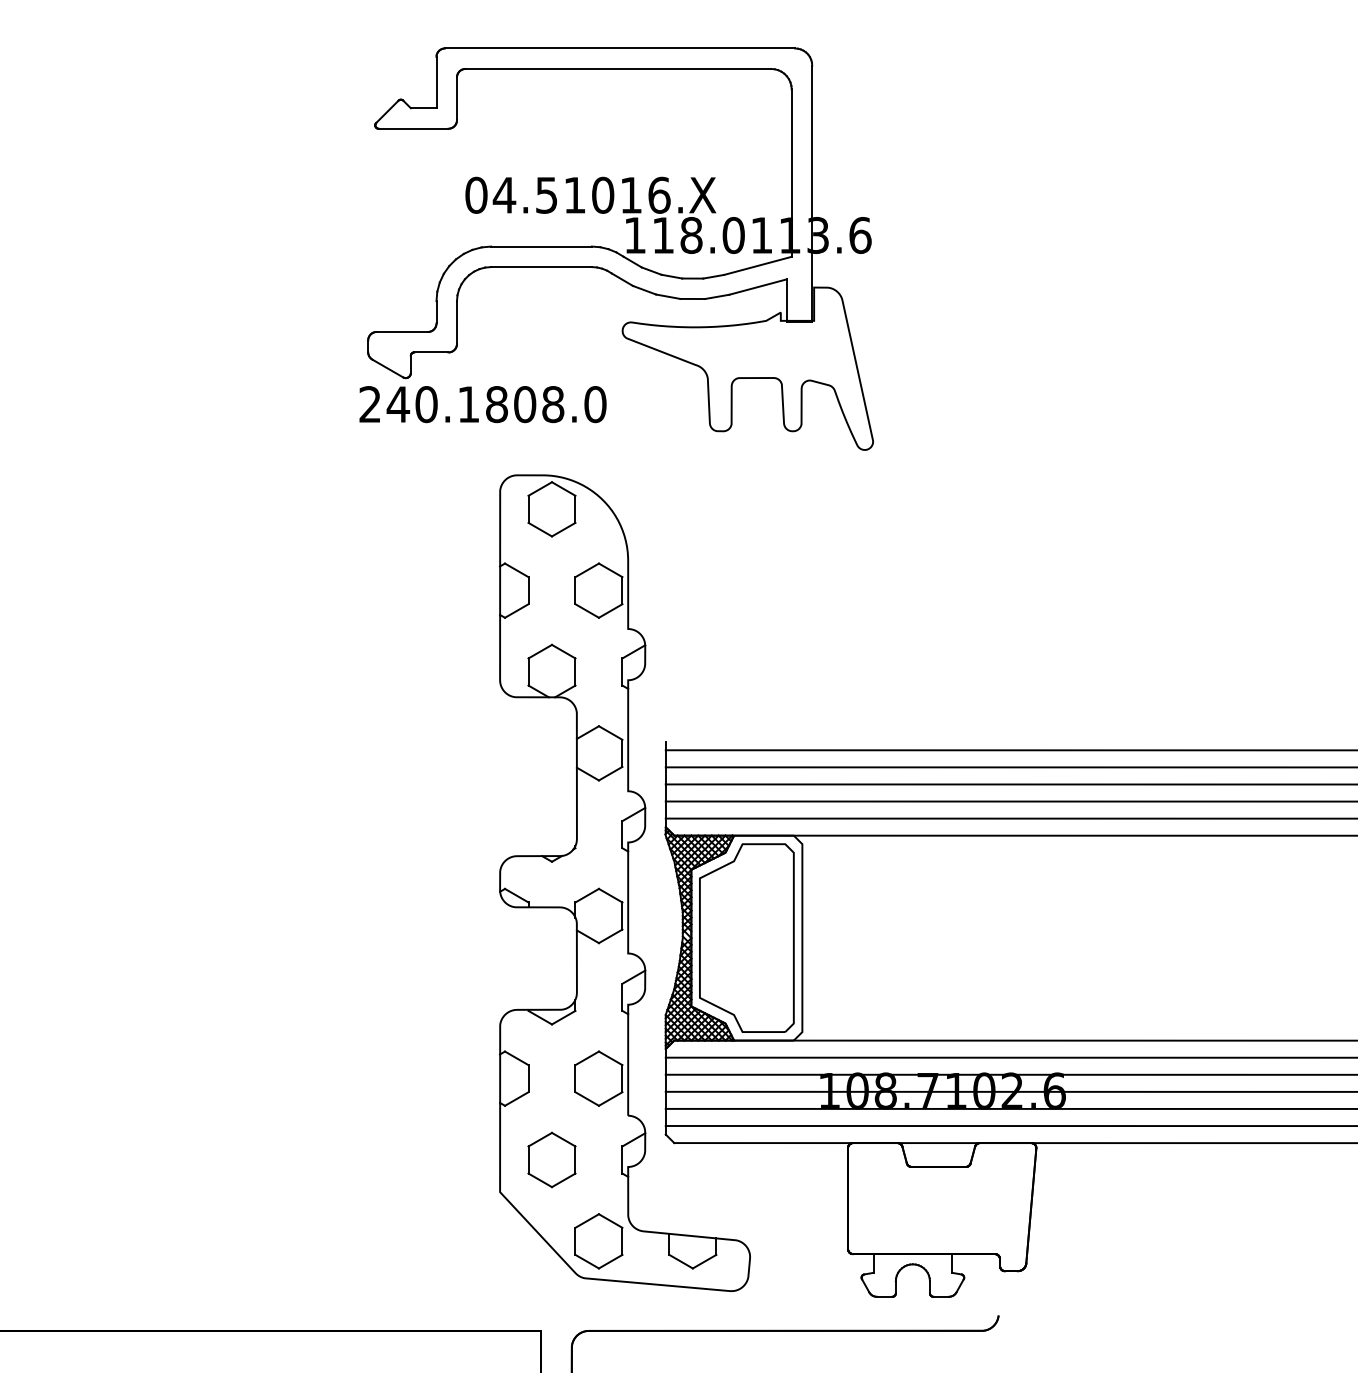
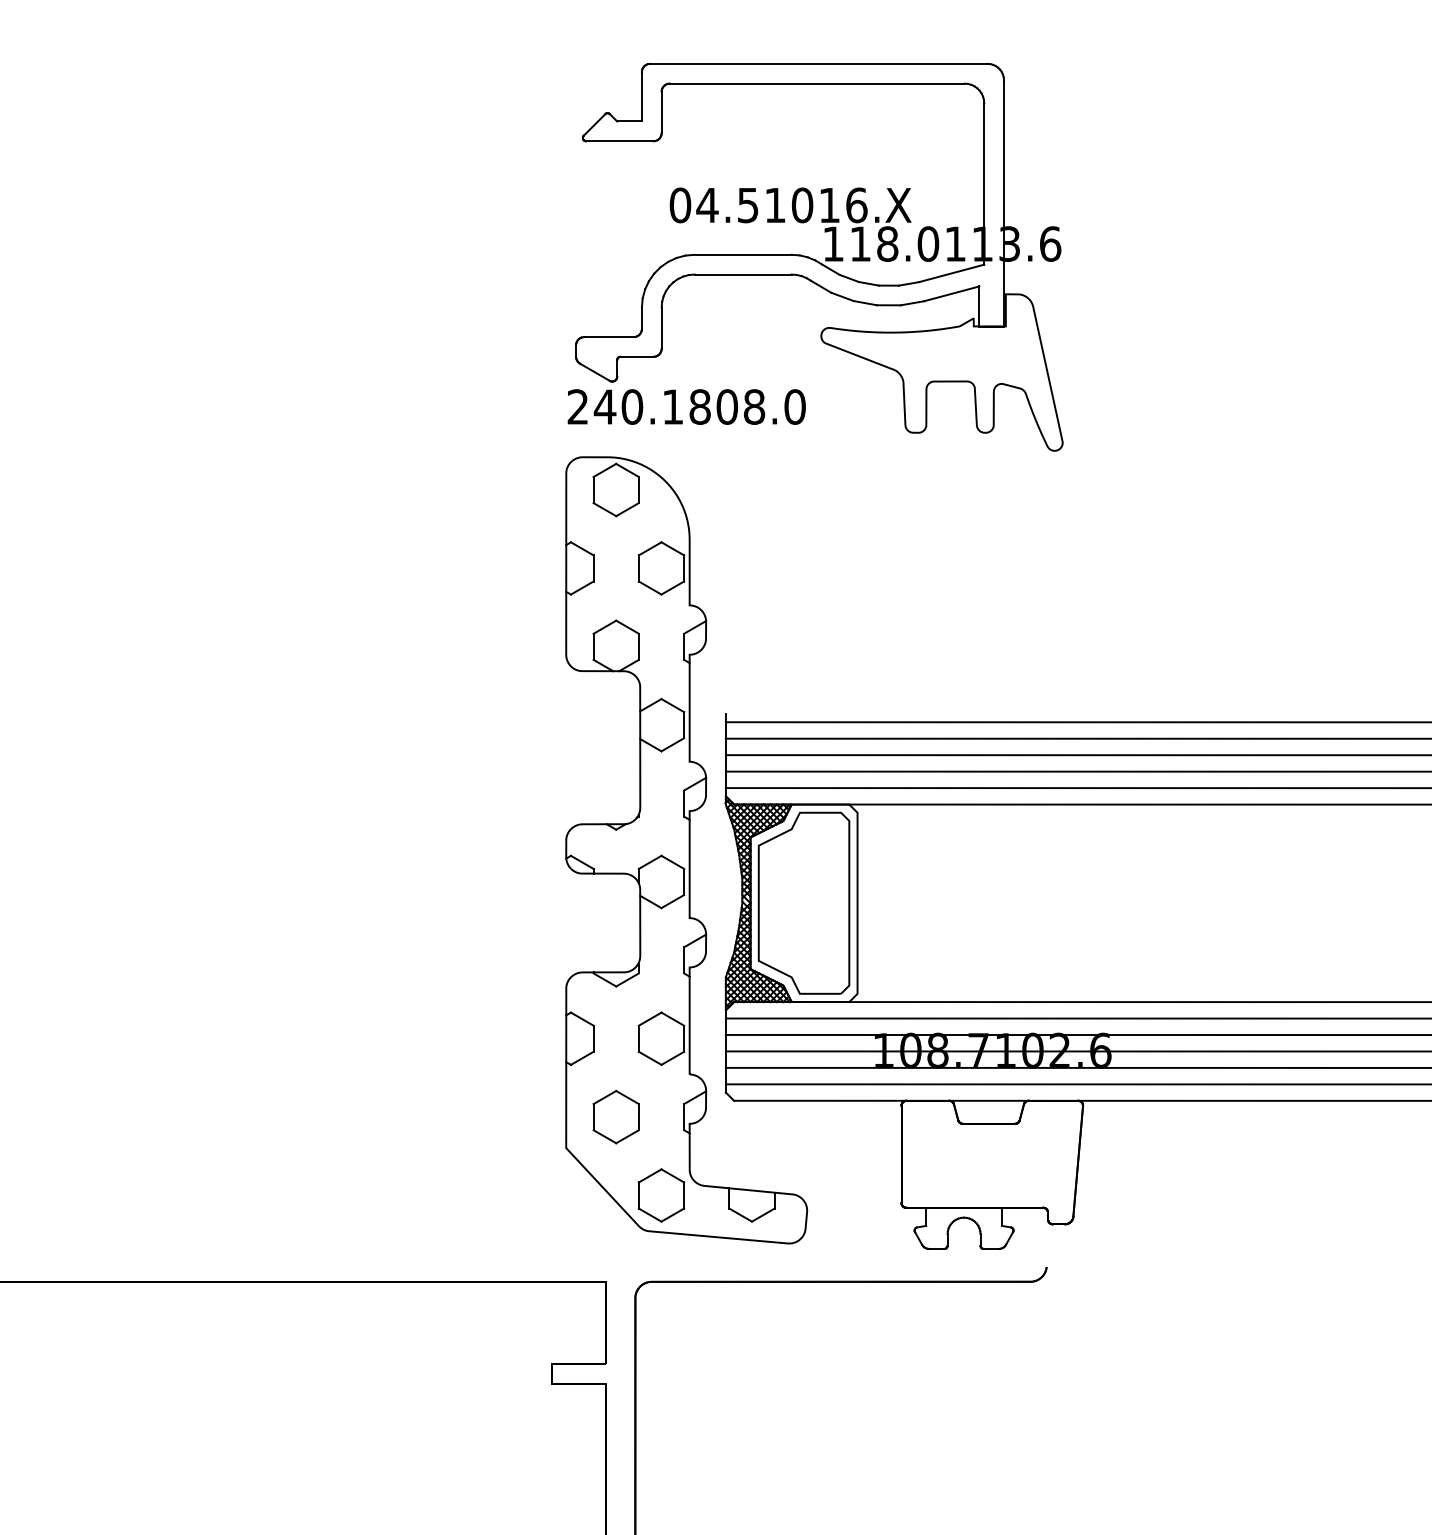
part: (616, 249) -> (815, 257), moved

